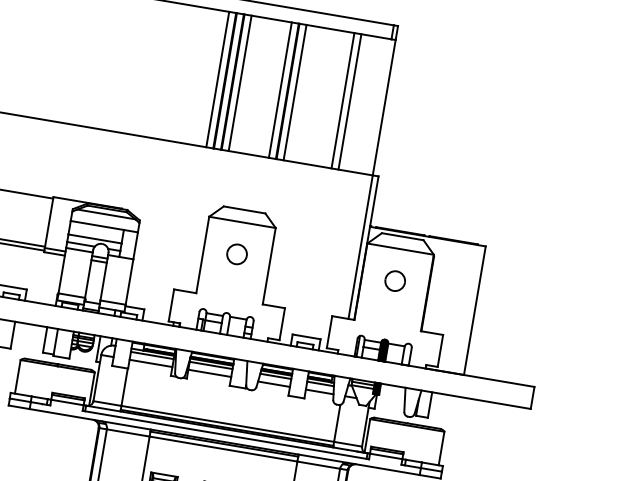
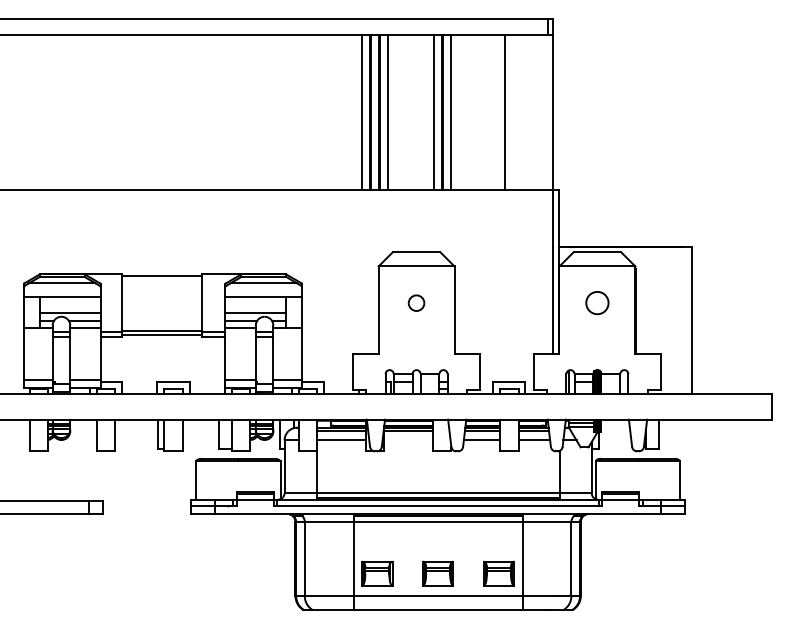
line: (350, 101) -> (513, 111), removed
part: (236, 254) -> (416, 303), size x0.7
line: (209, 373) -> (408, 440), removed

